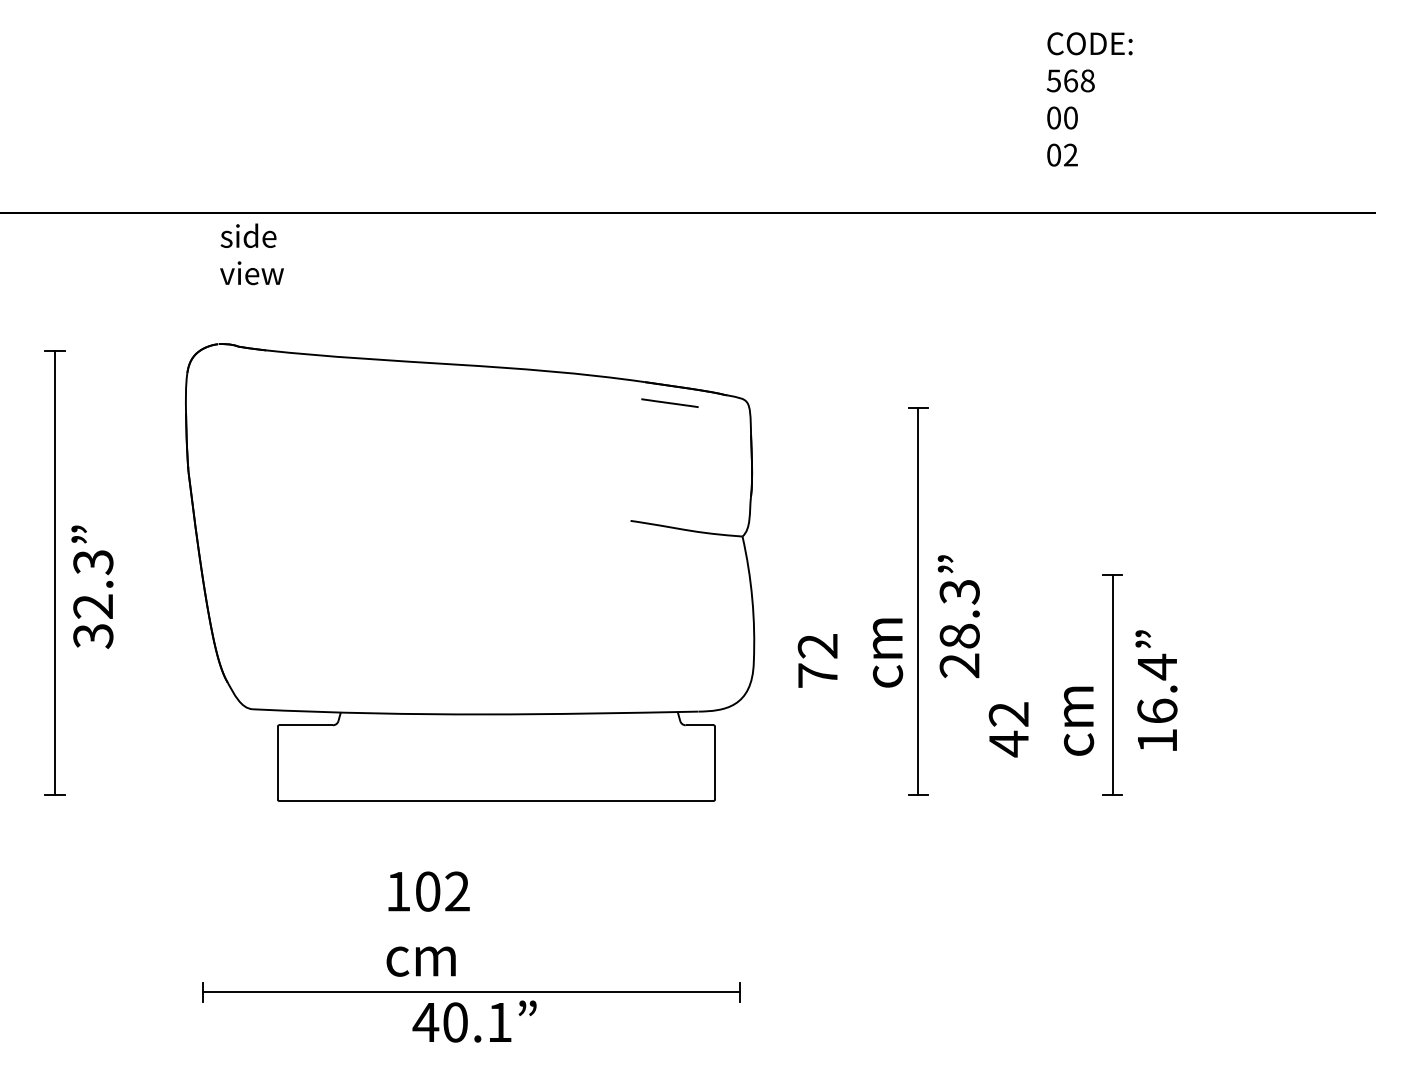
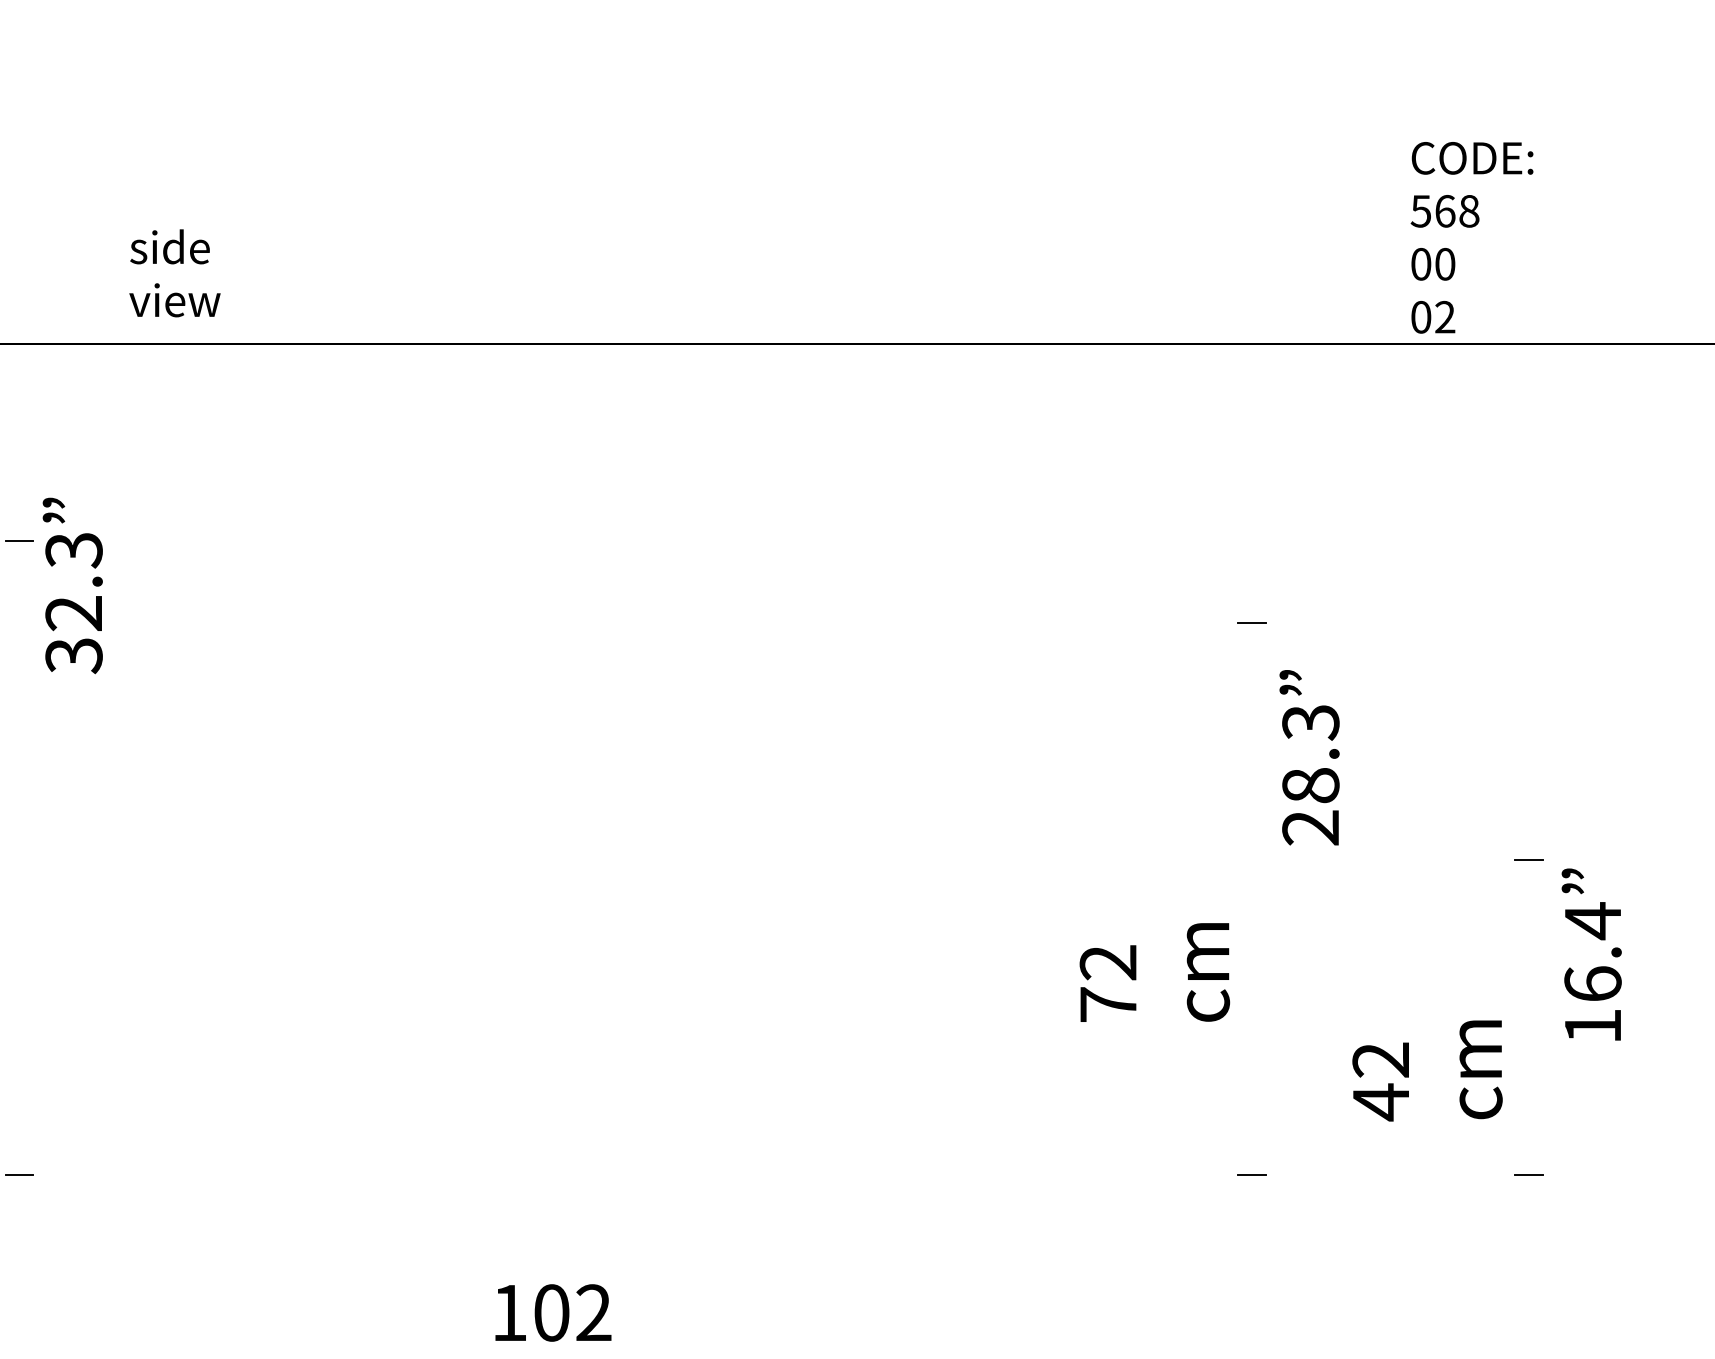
text: (1089, 99) -> (1471, 237), moved
text: (251, 254) -> (174, 273), moved
part: (470, 572) -> (612, 857), removed
line: (54, 573) -> (18, 858), removed
text: (92, 586) -> (72, 584), moved
line: (918, 601) -> (1251, 898), removed
text: (958, 616) -> (1309, 757), moved
line: (1112, 684) -> (1528, 1017), removed
text: (1156, 690) -> (1591, 954), moved

